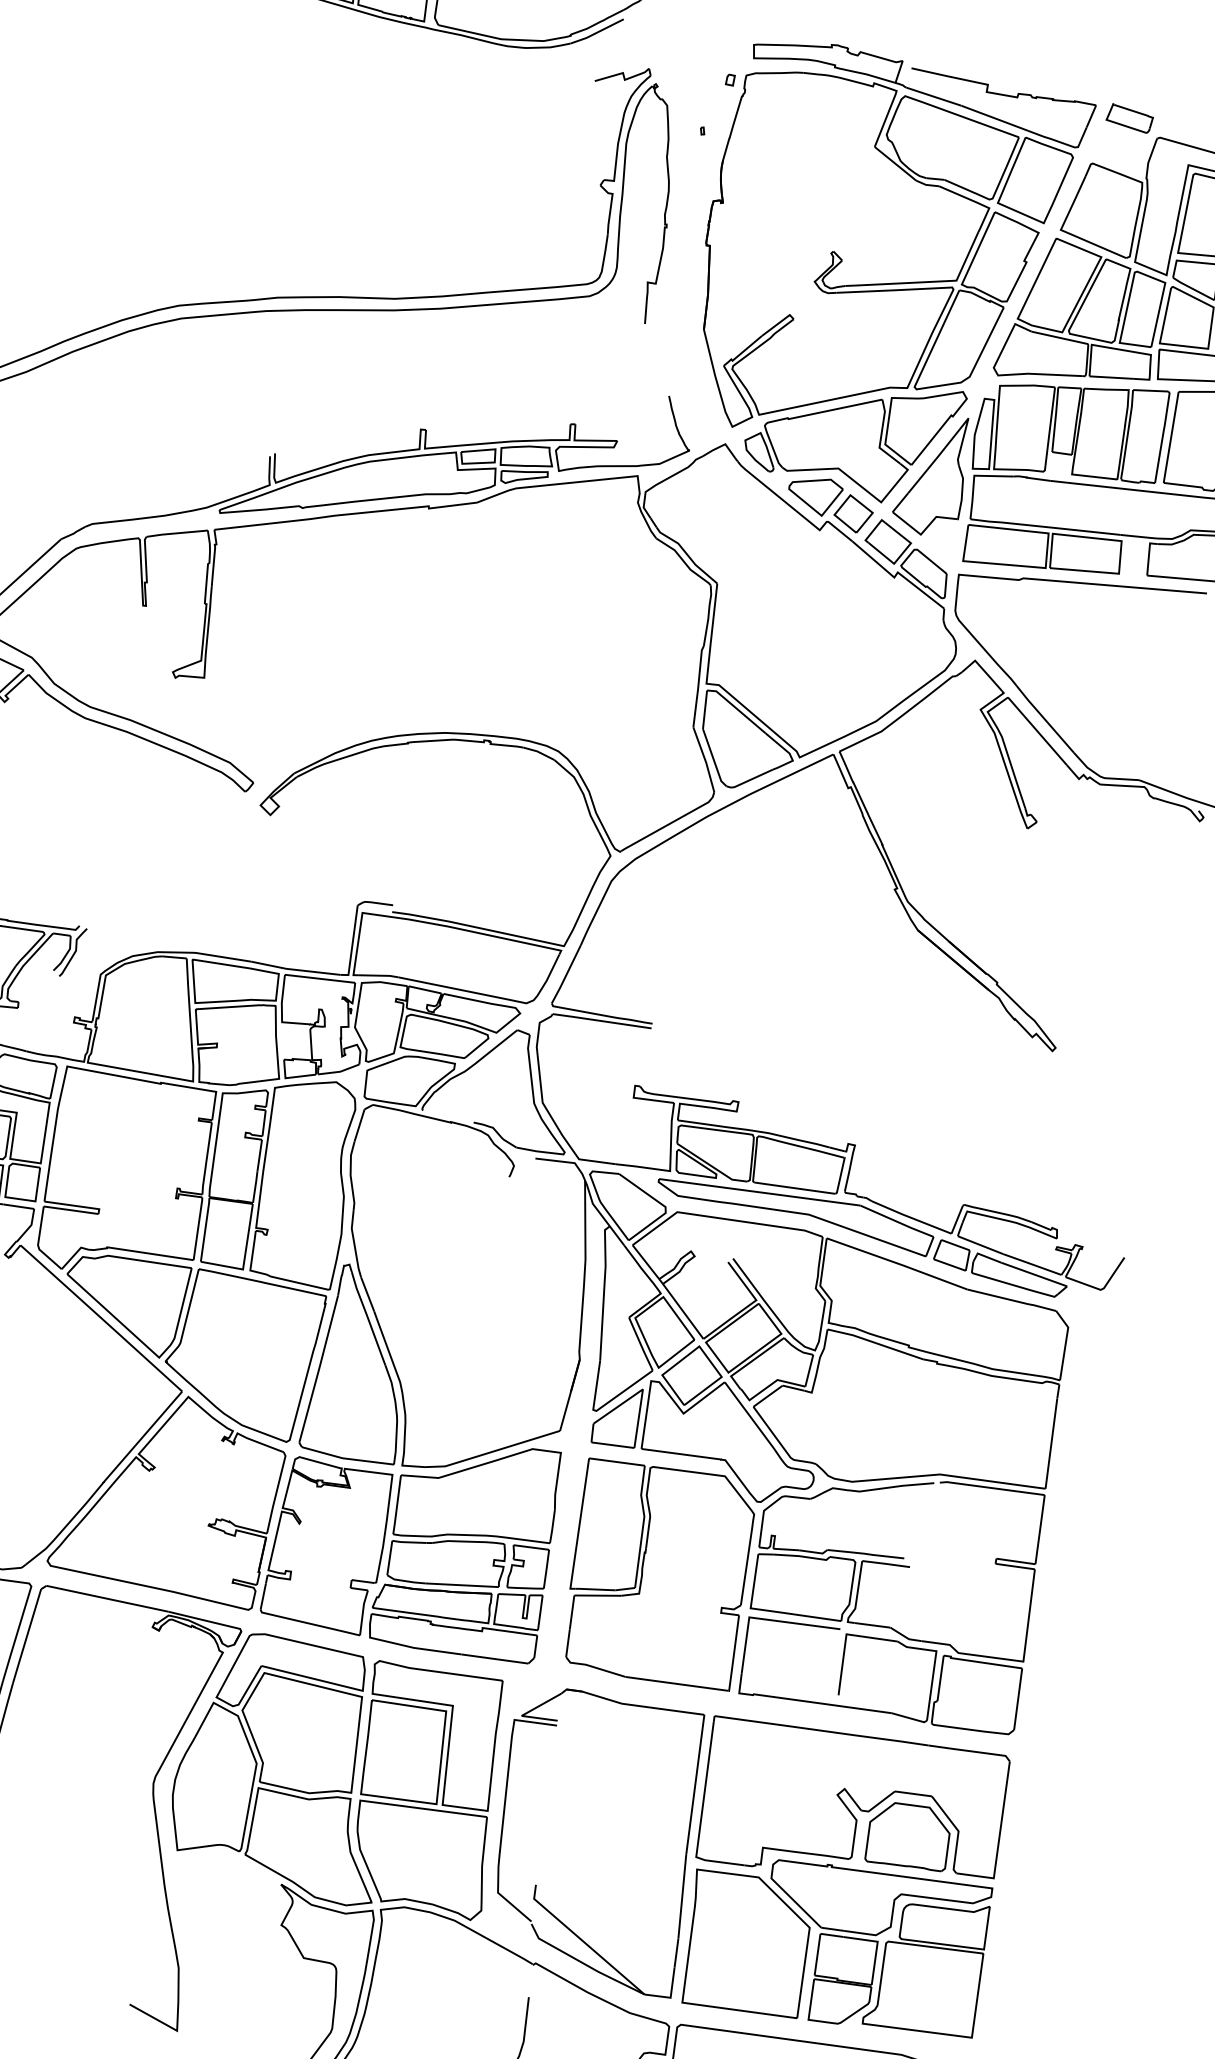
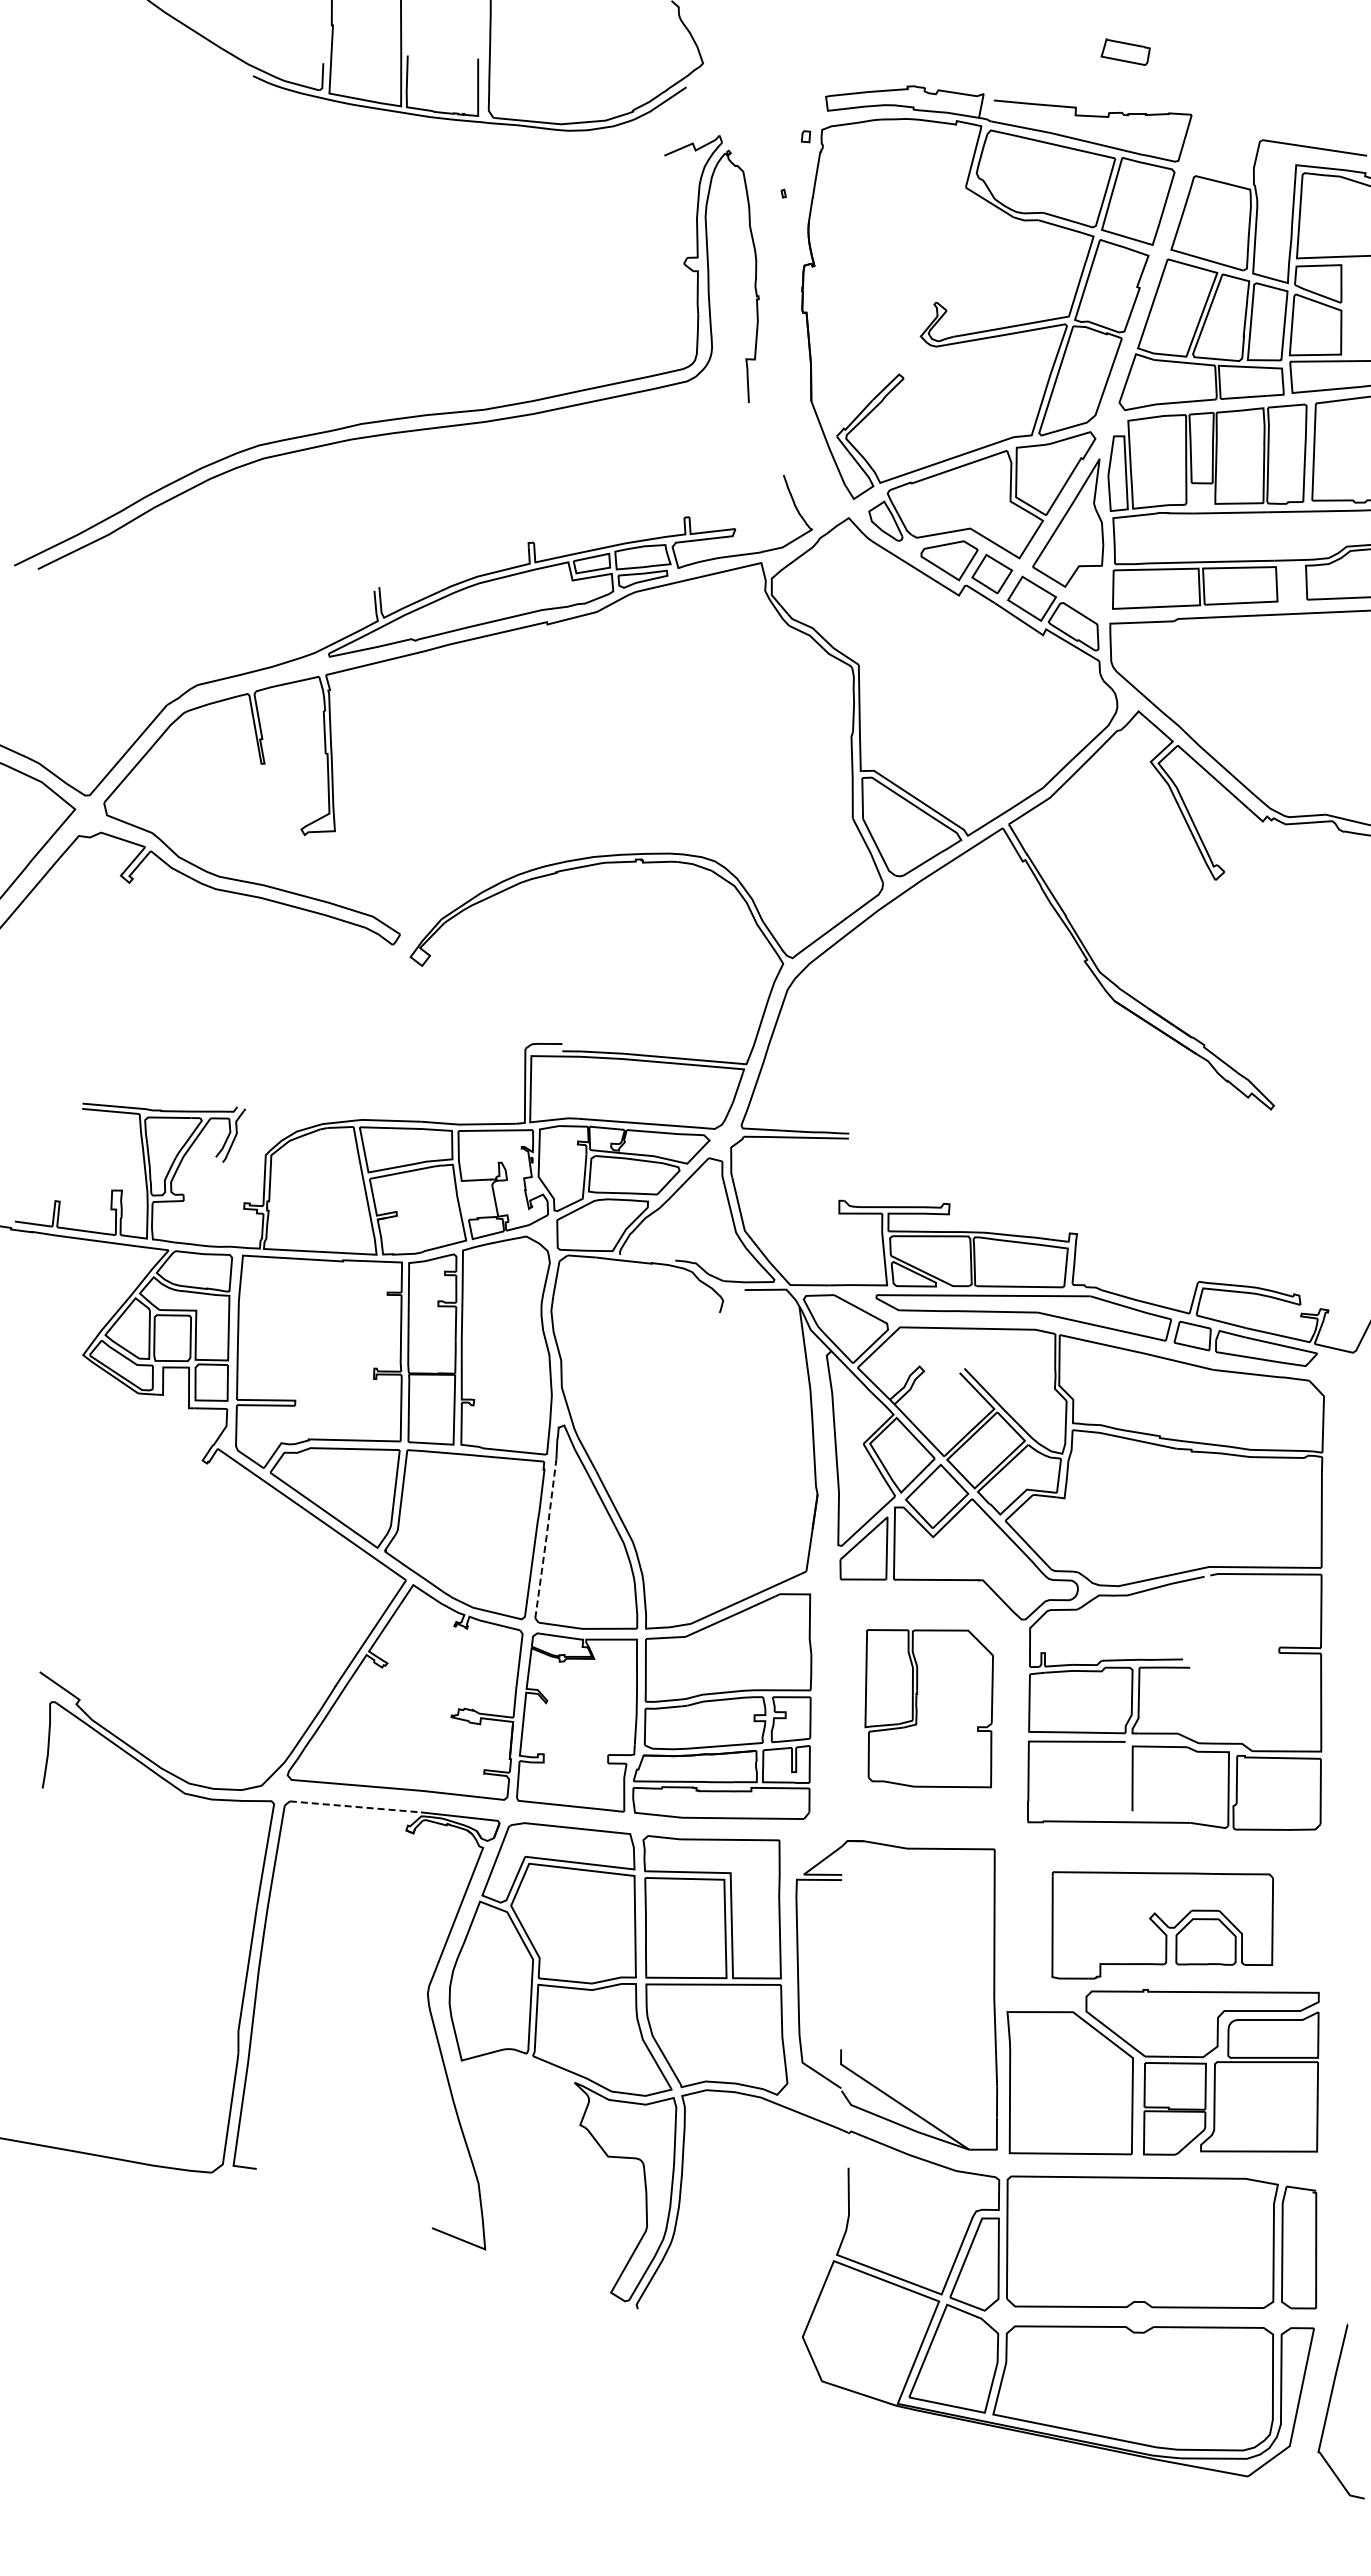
part: (1129, 117) -> (1125, 51), moved
line: (319, 1368) -> (546, 1538), solid -> dashed
part: (659, 1574) -> (929, 1708), size x0.7
line: (107, 1598) -> (355, 1806), solid -> dashed
part: (853, 1806) -> (1162, 1925), size x0.7

